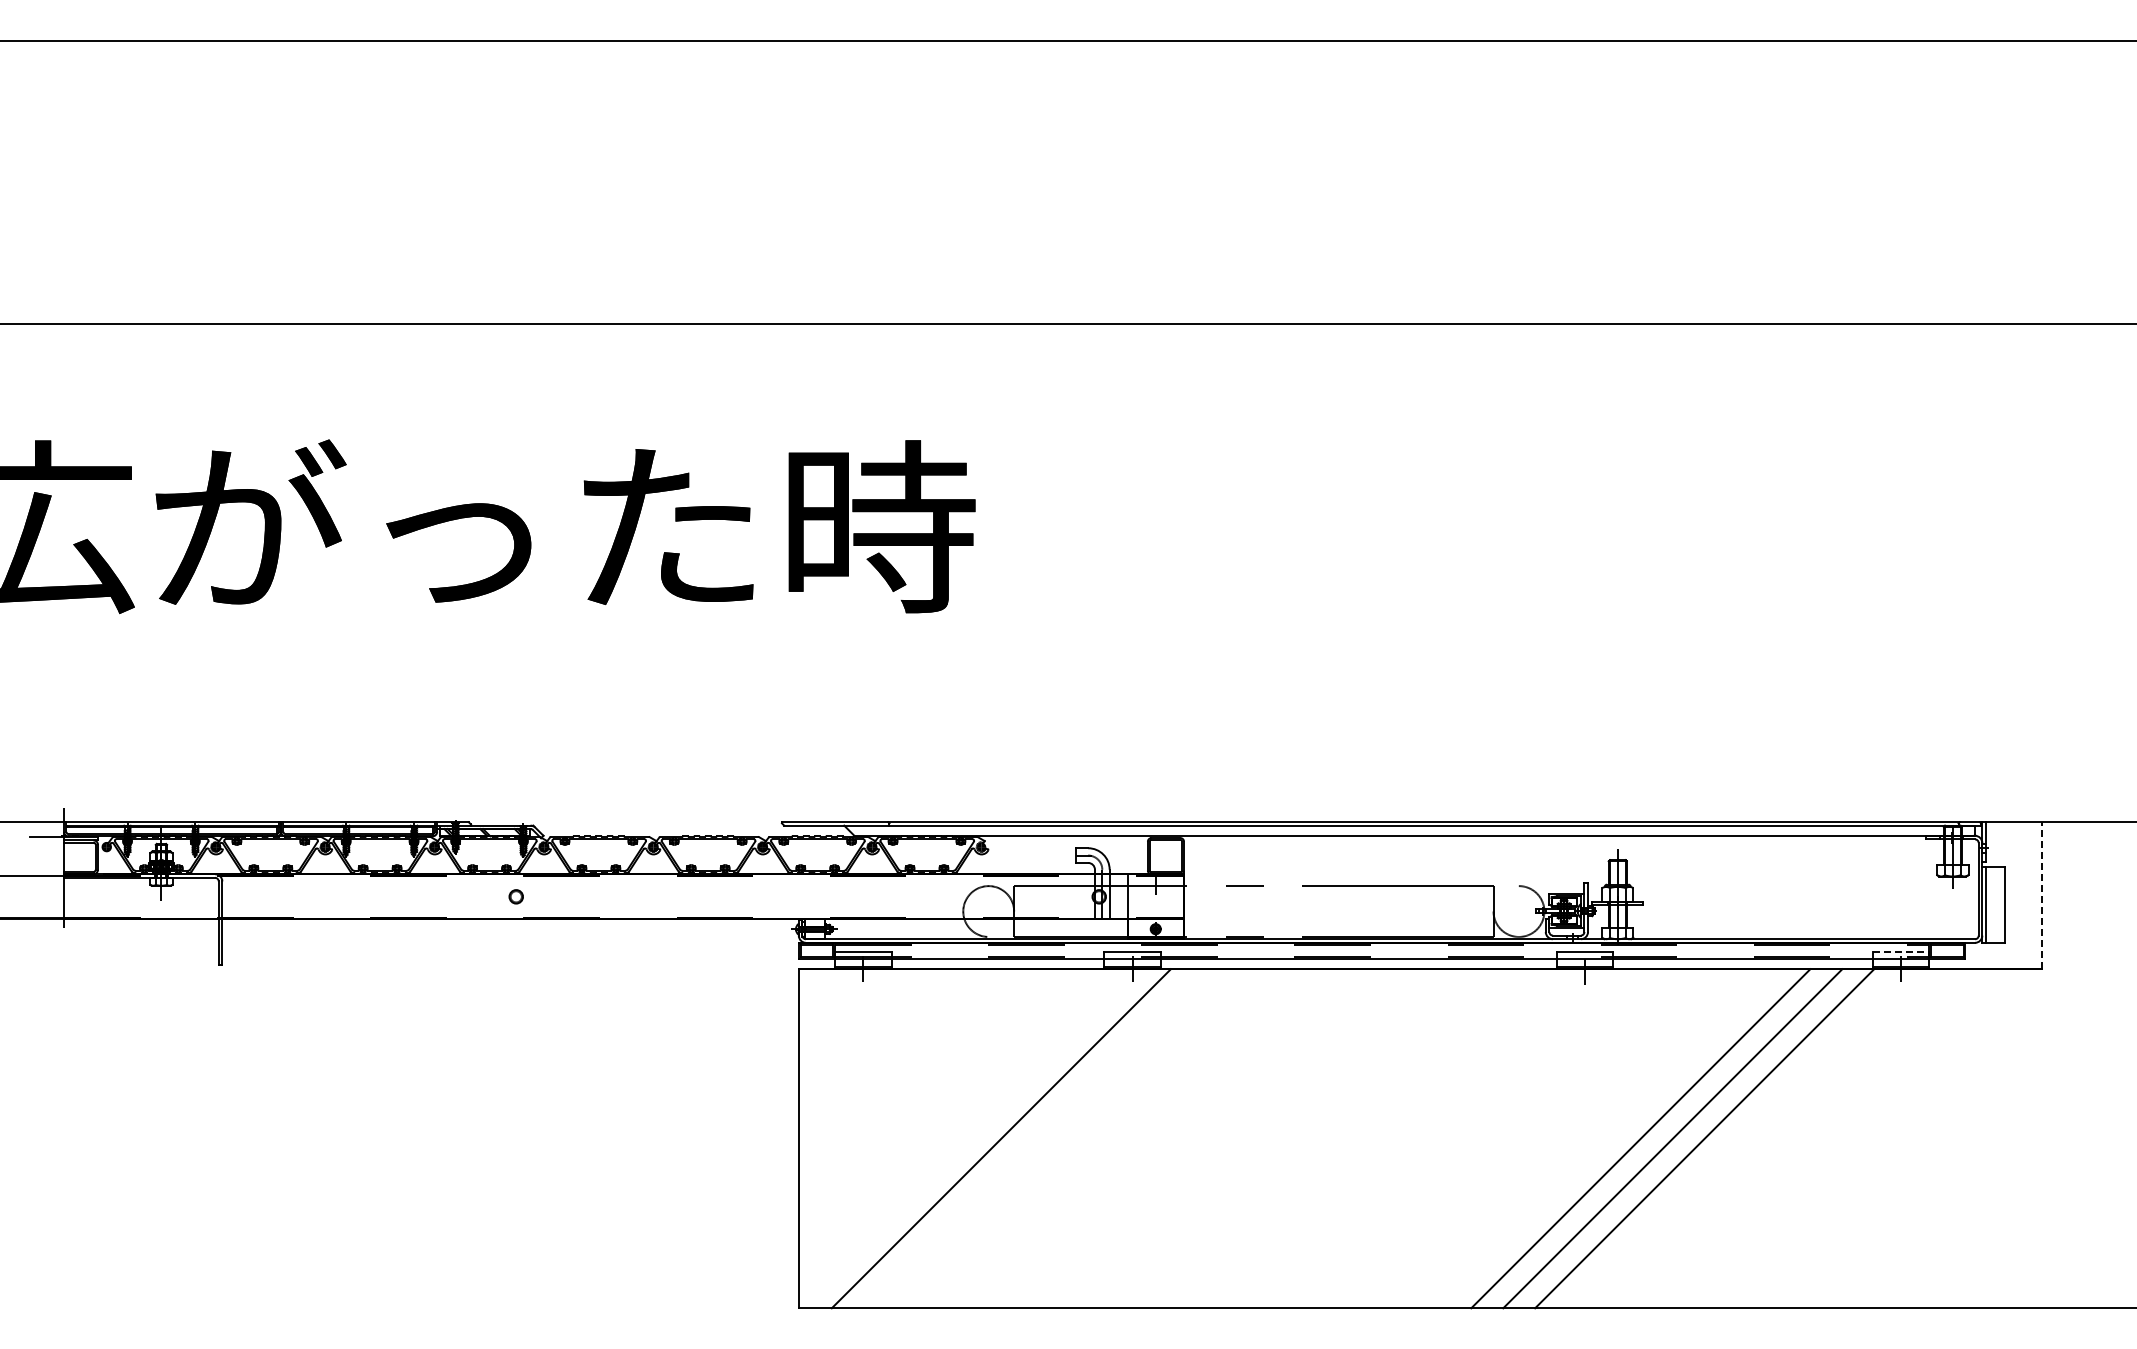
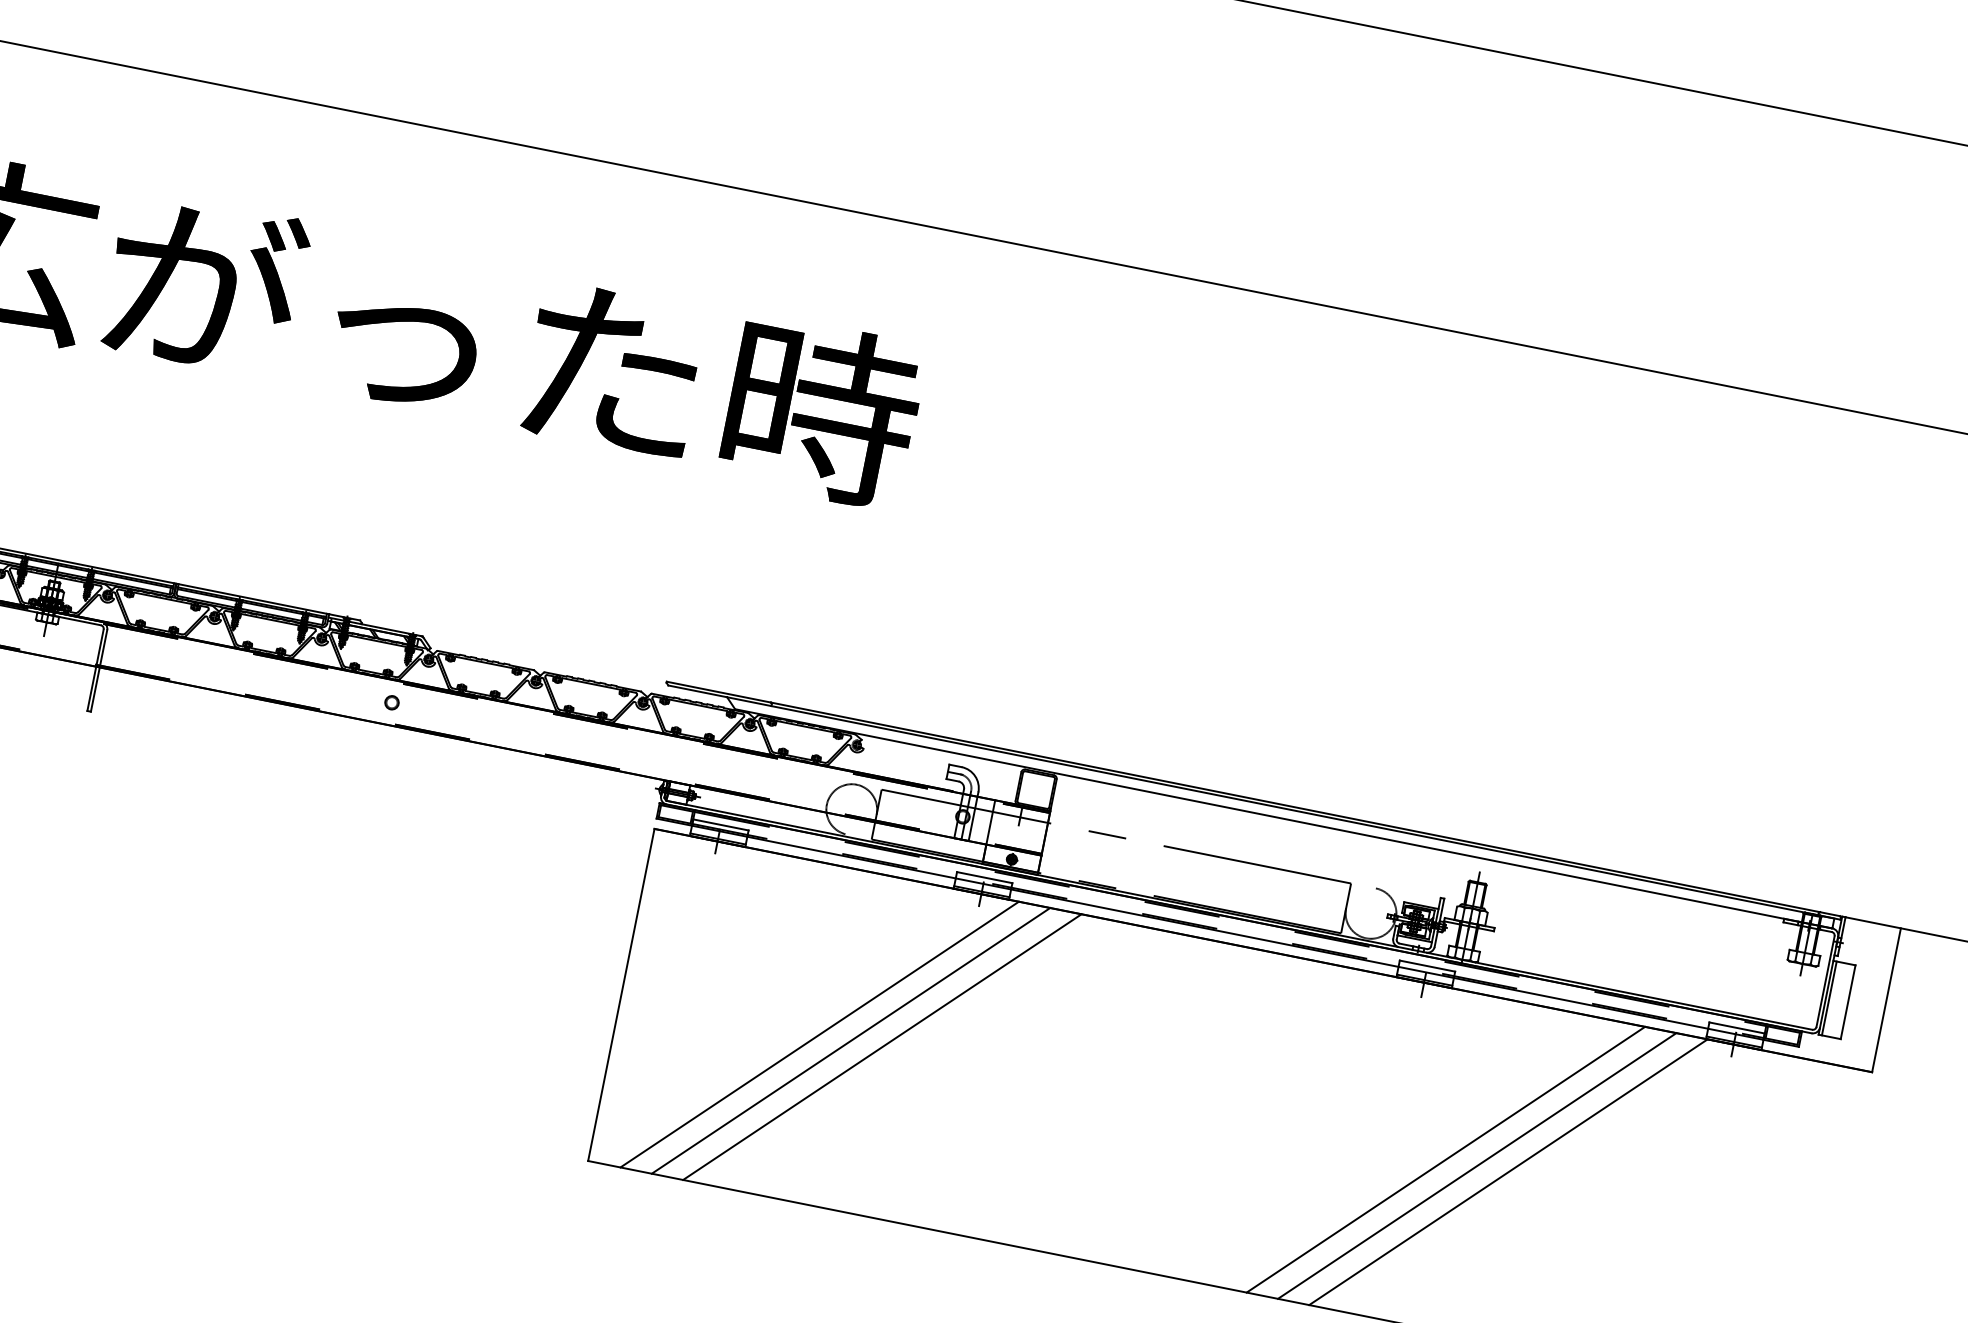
line: (2042, 895) -> (1886, 1000), dashed -> solid
line: (1901, 952) -> (1737, 1028), dashed -> solid
line: (1032, 1138) -> (850, 1040), added
line: (1064, 1138) -> (881, 1046), added

